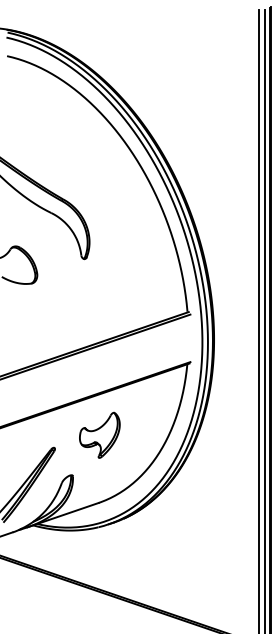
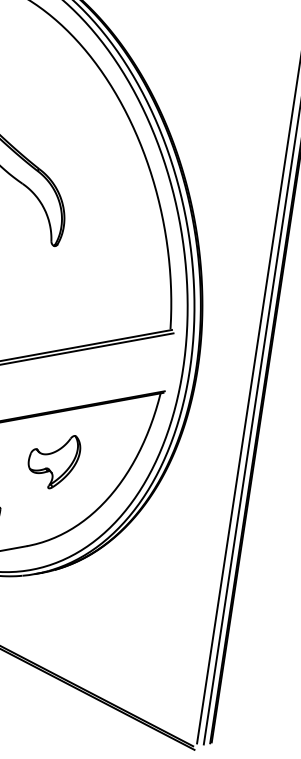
part: (99, 434) -> (53, 459), moved

